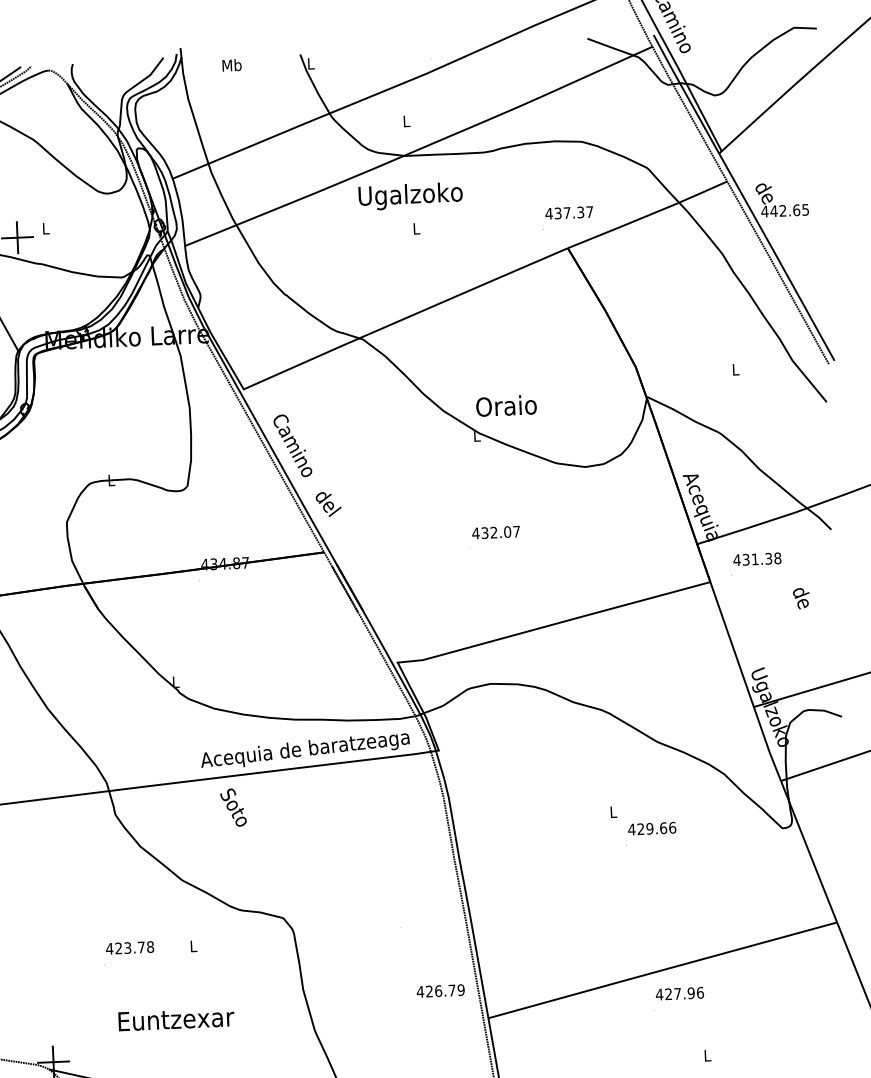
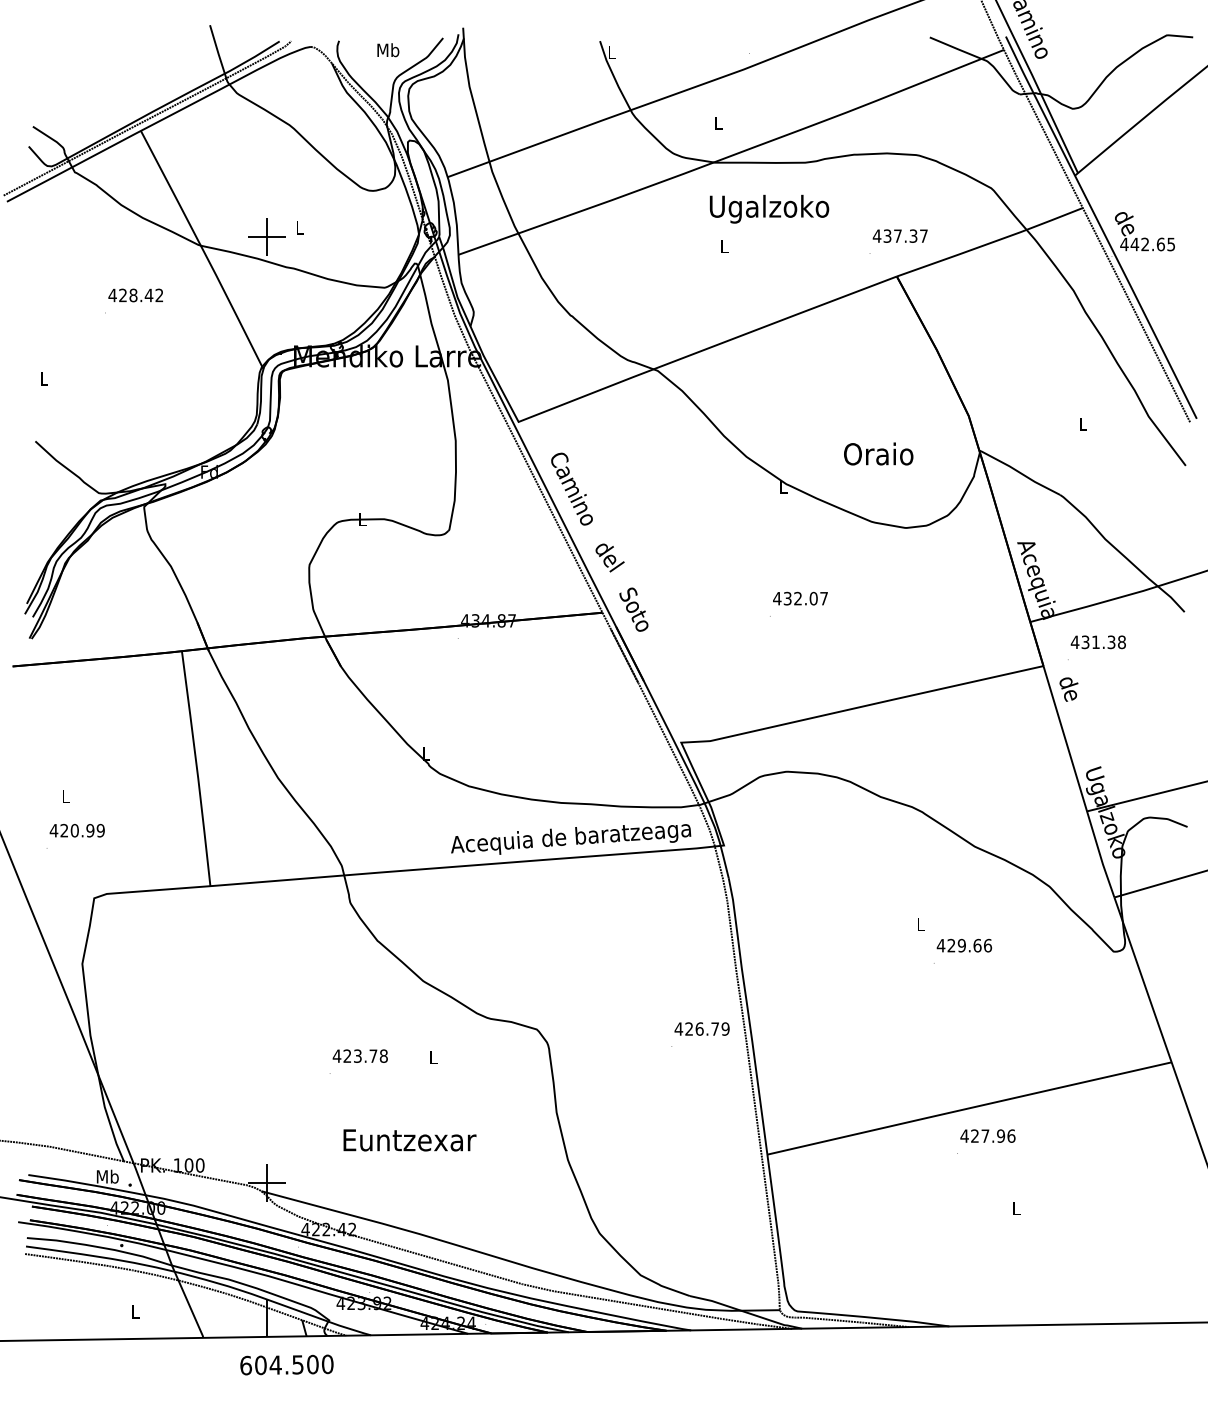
text: (232, 65) -> (388, 50), moved
text: (410, 195) -> (769, 208), moved
text: (506, 405) -> (878, 453), moved
text: (801, 598) -> (1068, 689), moved
text: (233, 807) -> (633, 609), moved
text: (440, 990) -> (701, 1028), moved

